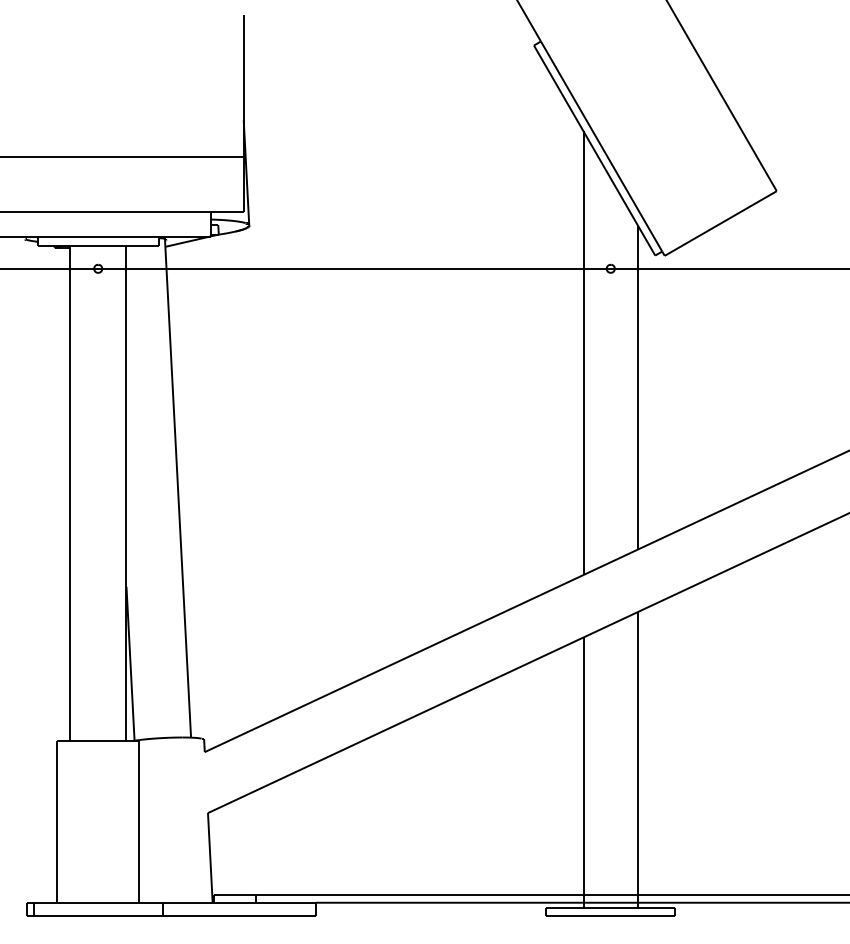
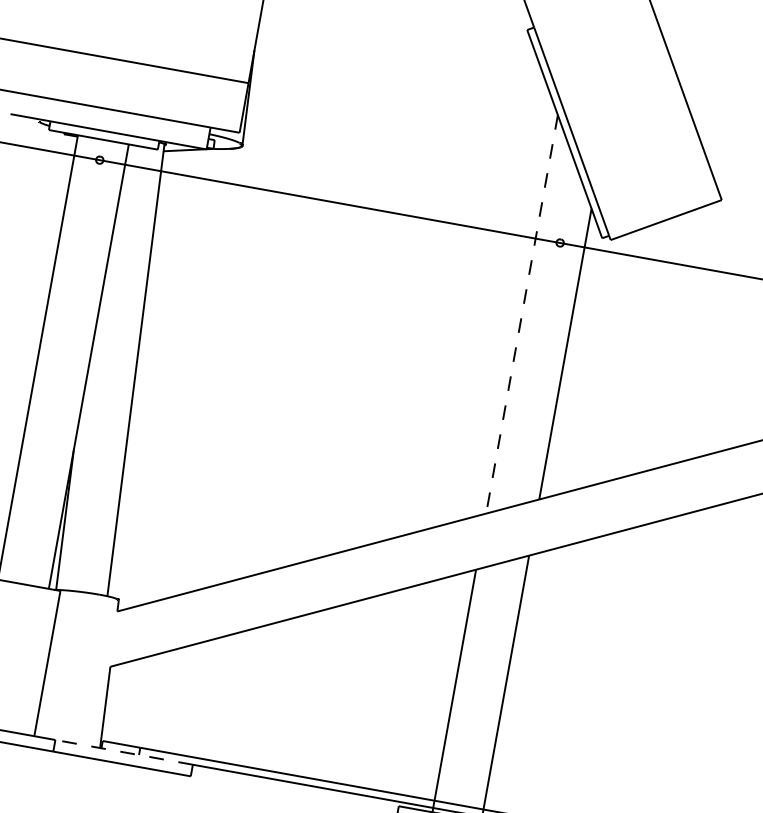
line: (583, 353) -> (521, 314), solid -> dashed
line: (239, 902) -> (124, 752), solid -> dashed

